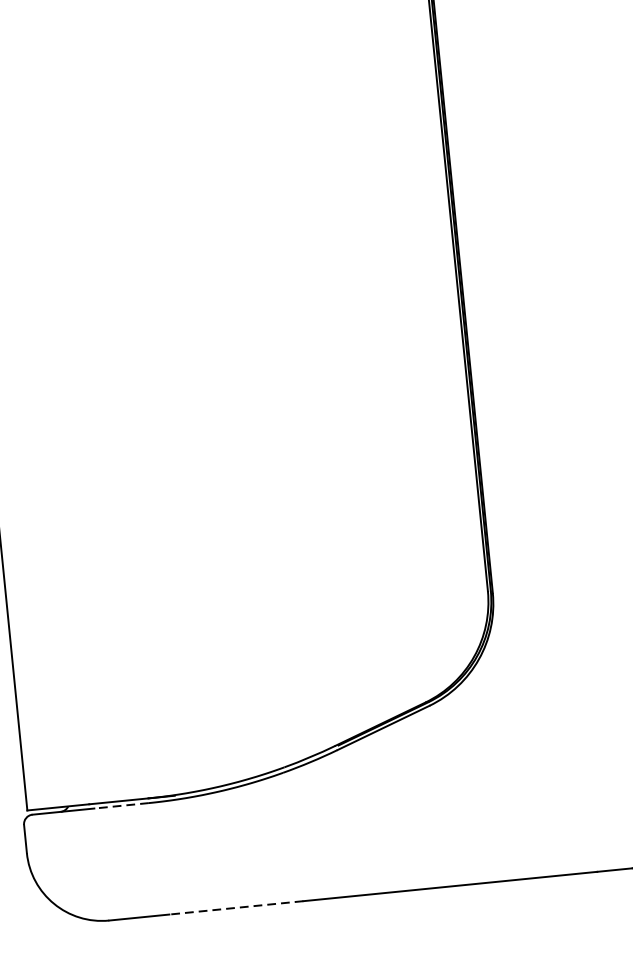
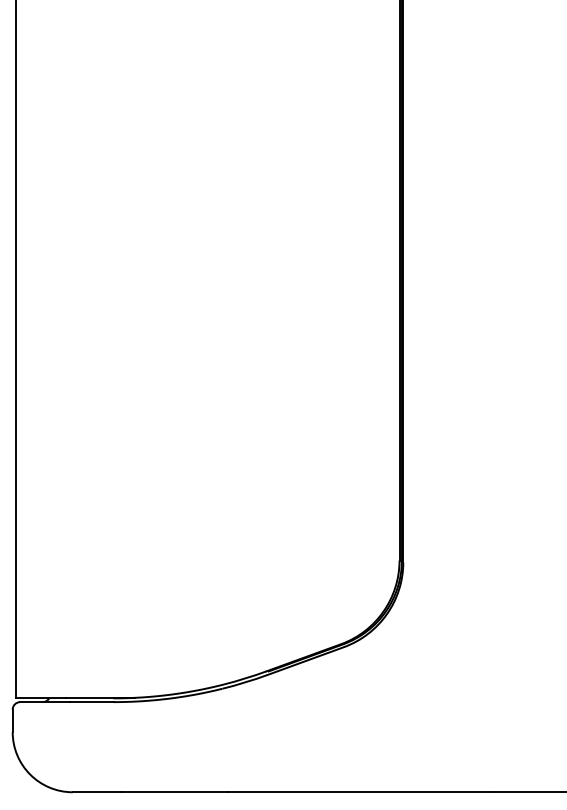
line: (121, 806) -> (91, 702), dashed -> solid
line: (236, 908) -> (174, 792), dashed -> solid

